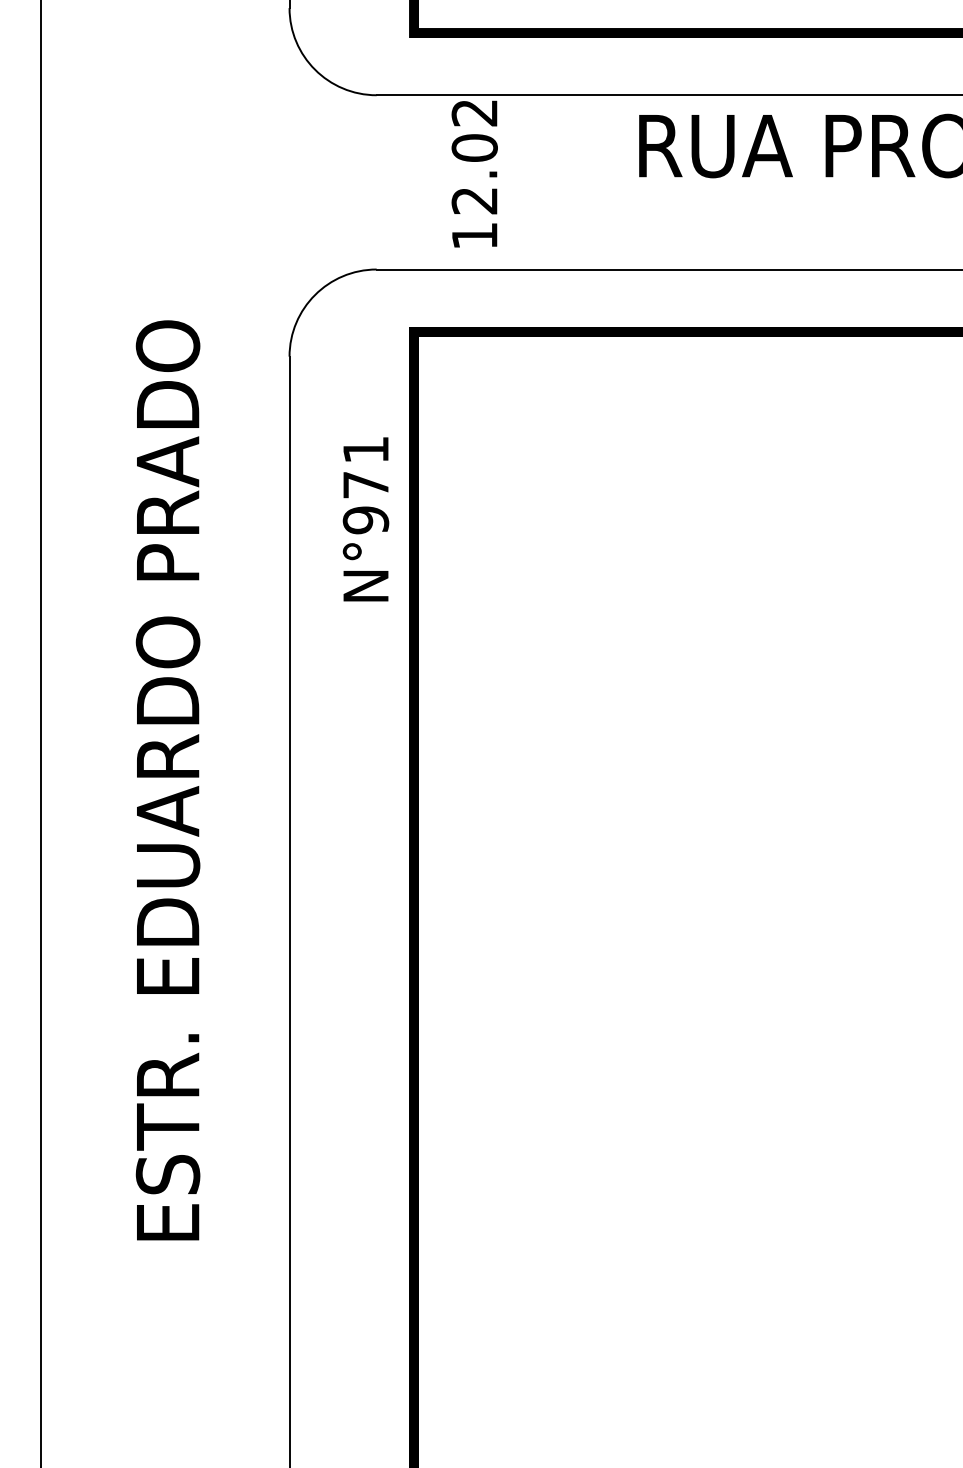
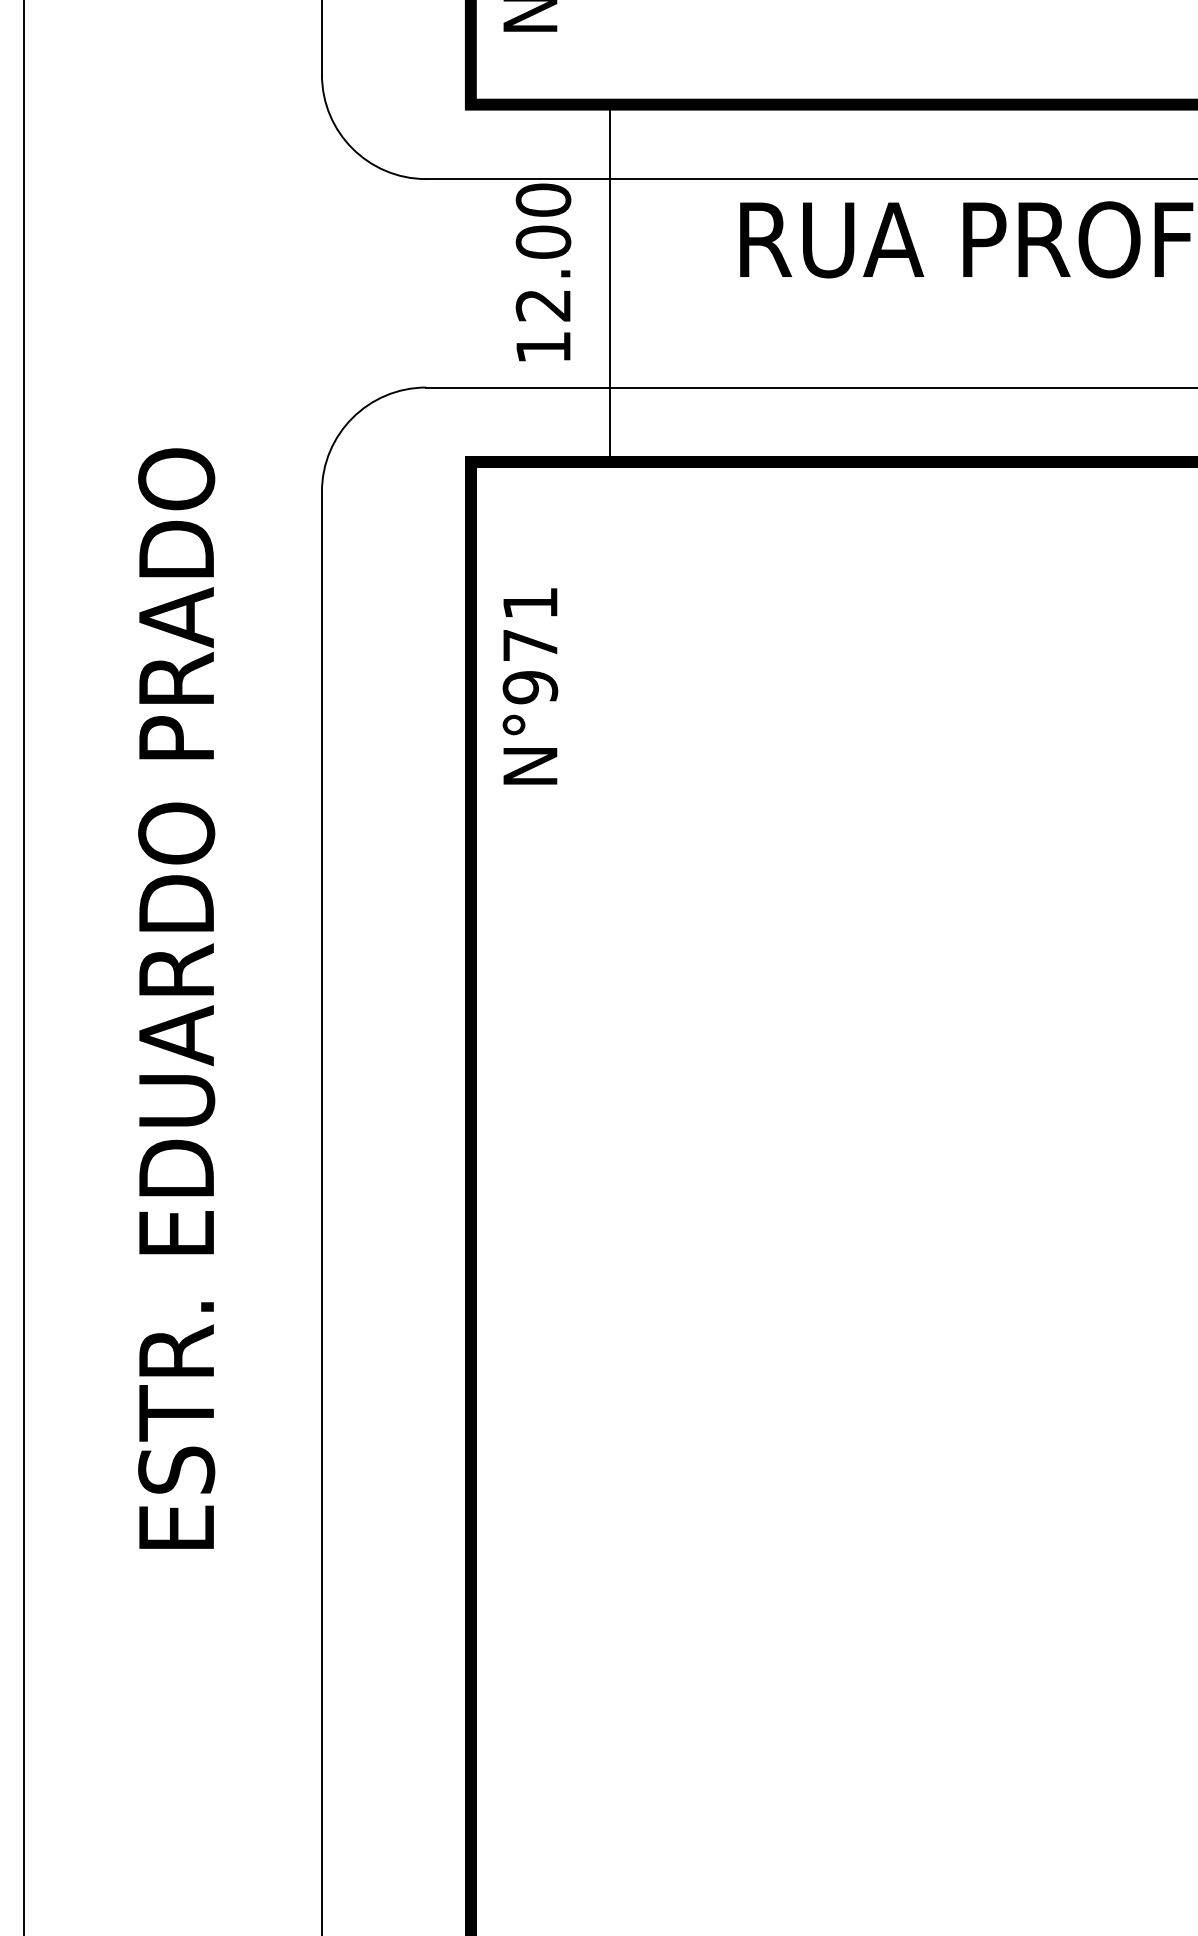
text: (474, 112) -> (543, 199), 12.02 -> 12.00
line: (529, 182) -> (609, 283), added
text: (366, 519) -> (530, 686), moved

